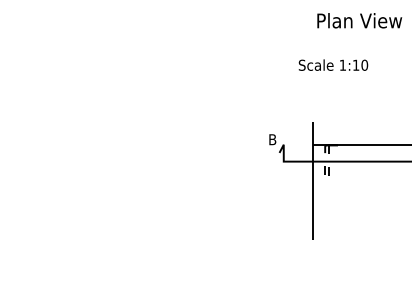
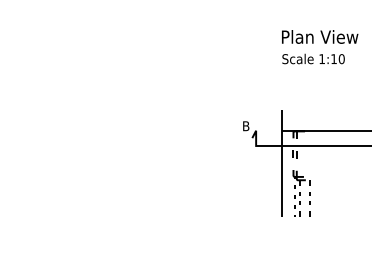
text: (359, 20) -> (319, 36), moved
text: (333, 64) -> (313, 58), moved
part: (334, 213) -> (301, 192), added

